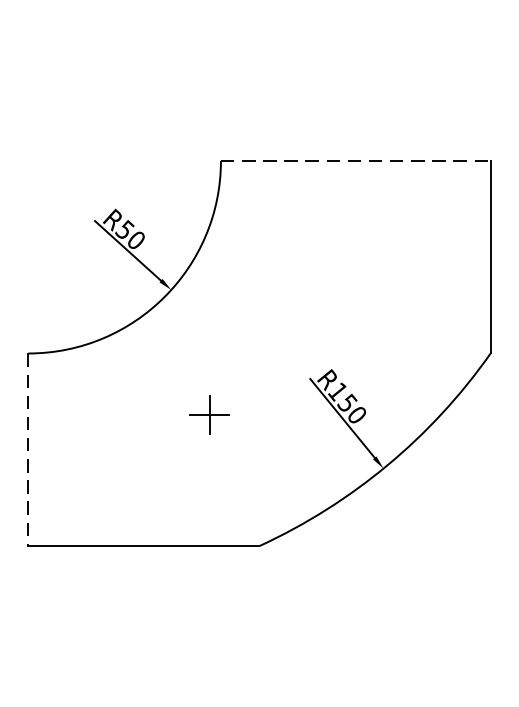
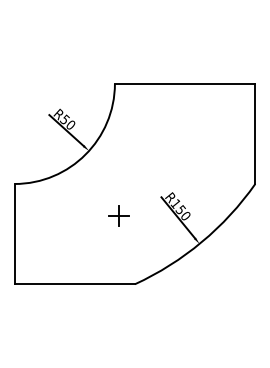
line: (356, 160) -> (185, 83), dashed -> solid
part: (208, 414) -> (118, 215), moved
line: (28, 450) -> (14, 234), dashed -> solid

